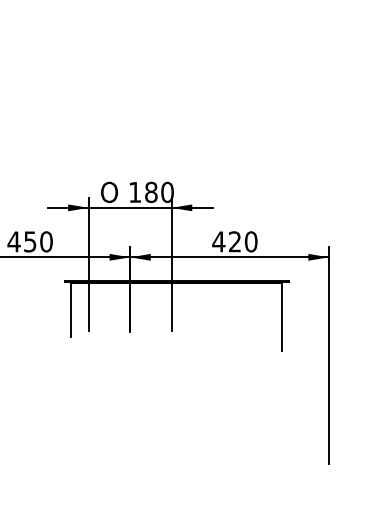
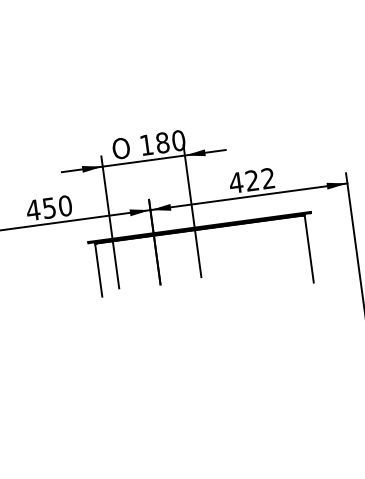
text: (250, 241) -> (267, 178), 420 -> 422

